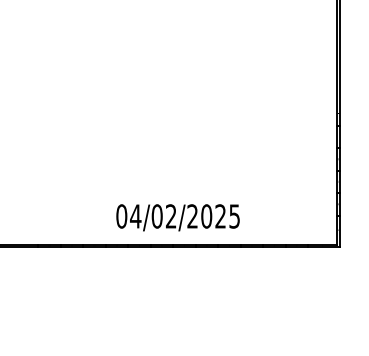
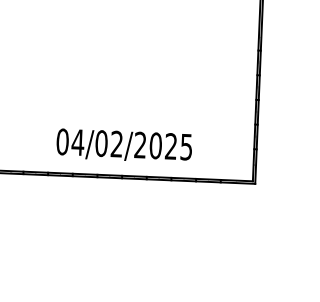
text: (177, 217) -> (123, 145), moved

